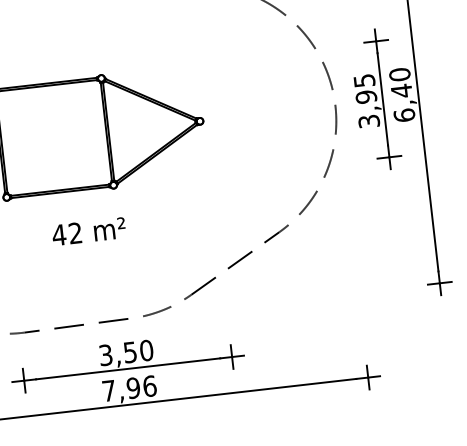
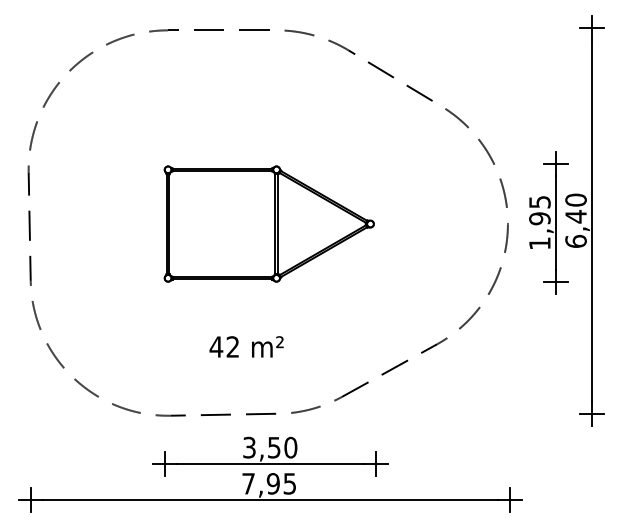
text: (368, 121) -> (539, 243), 3,95 -> 1,95
text: (88, 231) -> (246, 346), moved
text: (149, 386) -> (289, 483), 7,96 -> 7,95

